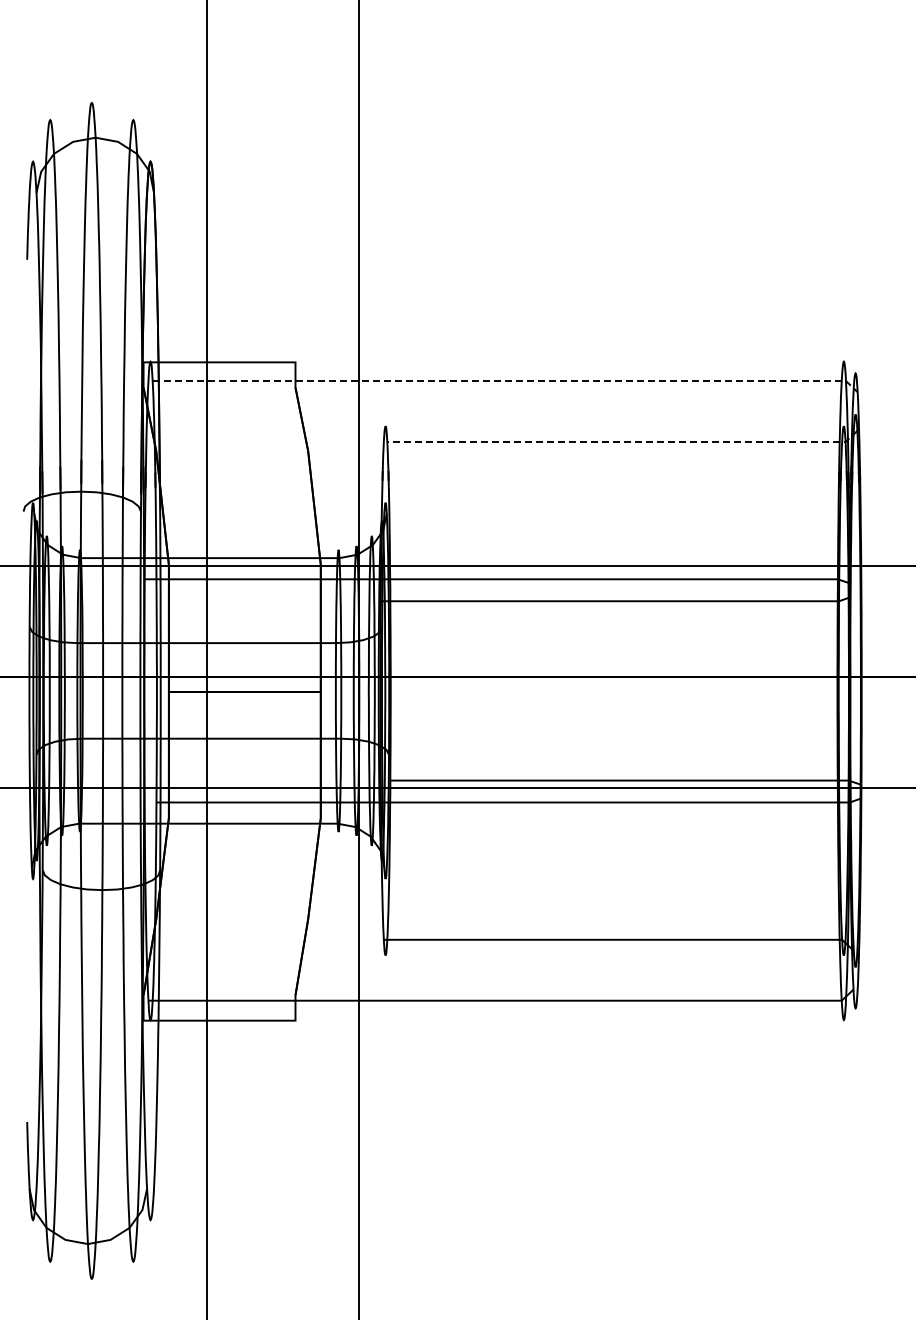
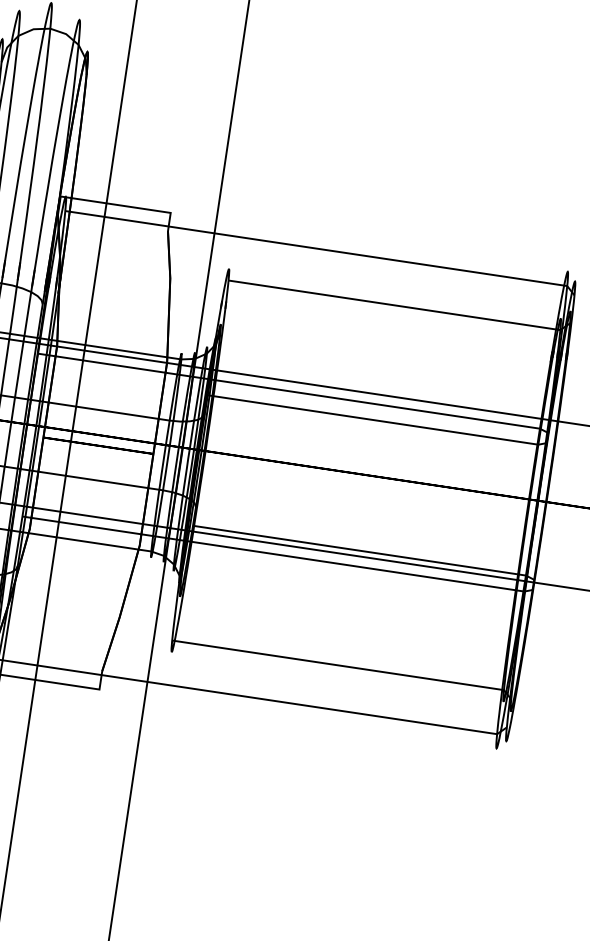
line: (508, 381) -> (322, 249), dashed -> solid
line: (624, 442) -> (400, 306), dashed -> solid

